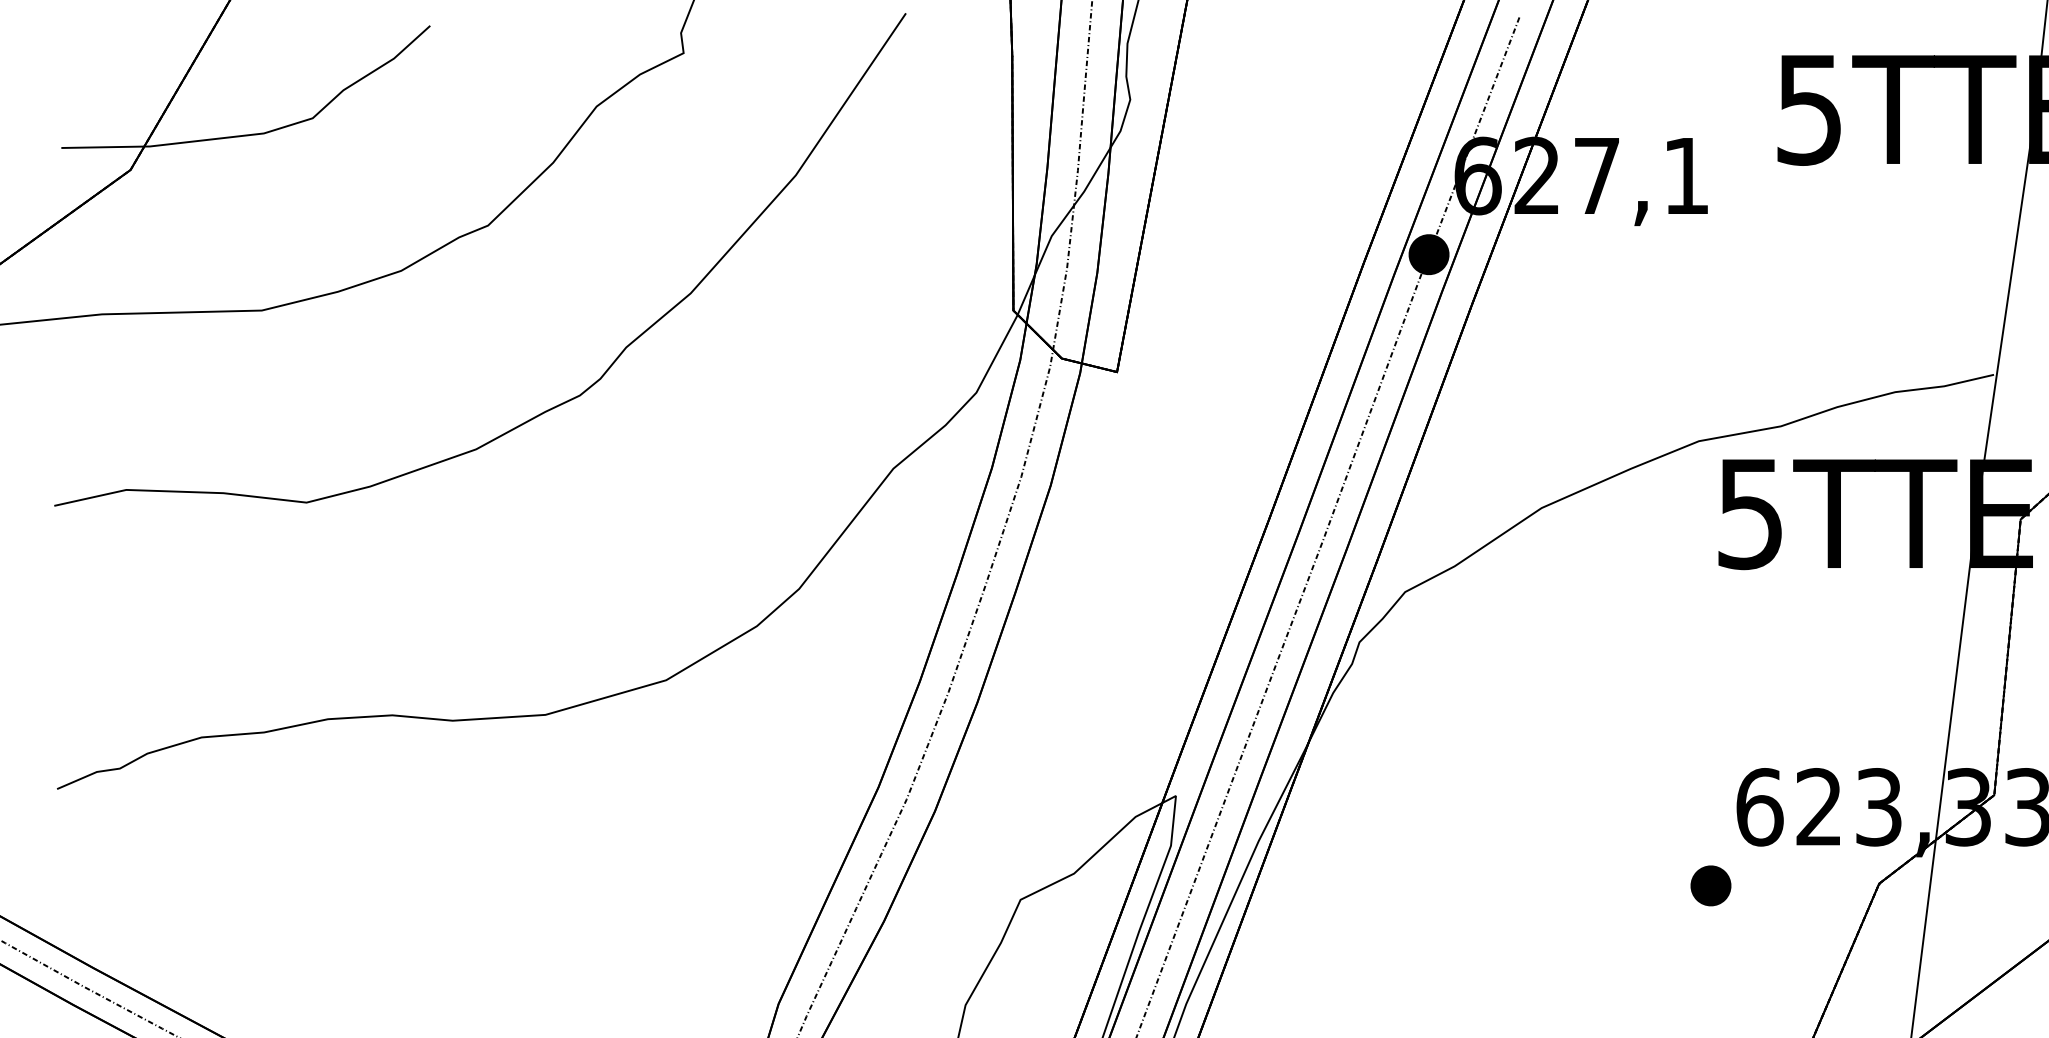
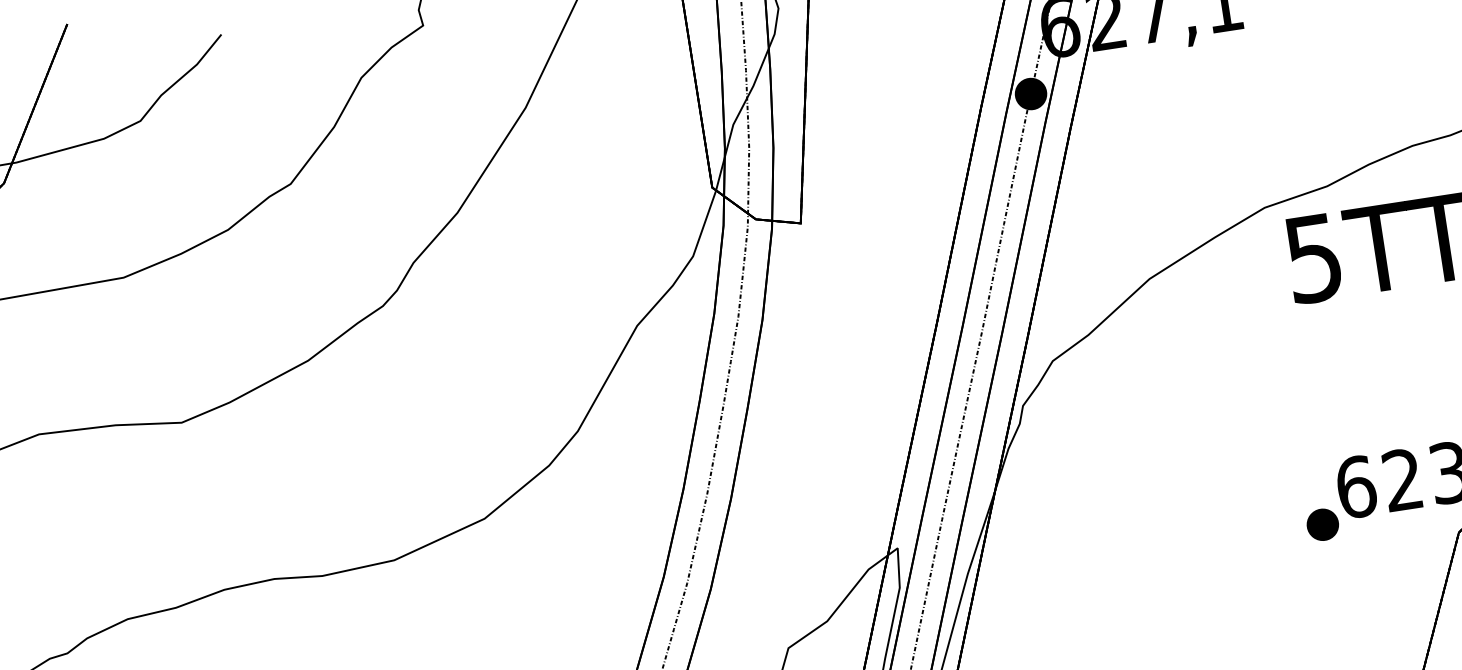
part: (1710, 885) -> (1322, 524), moved

